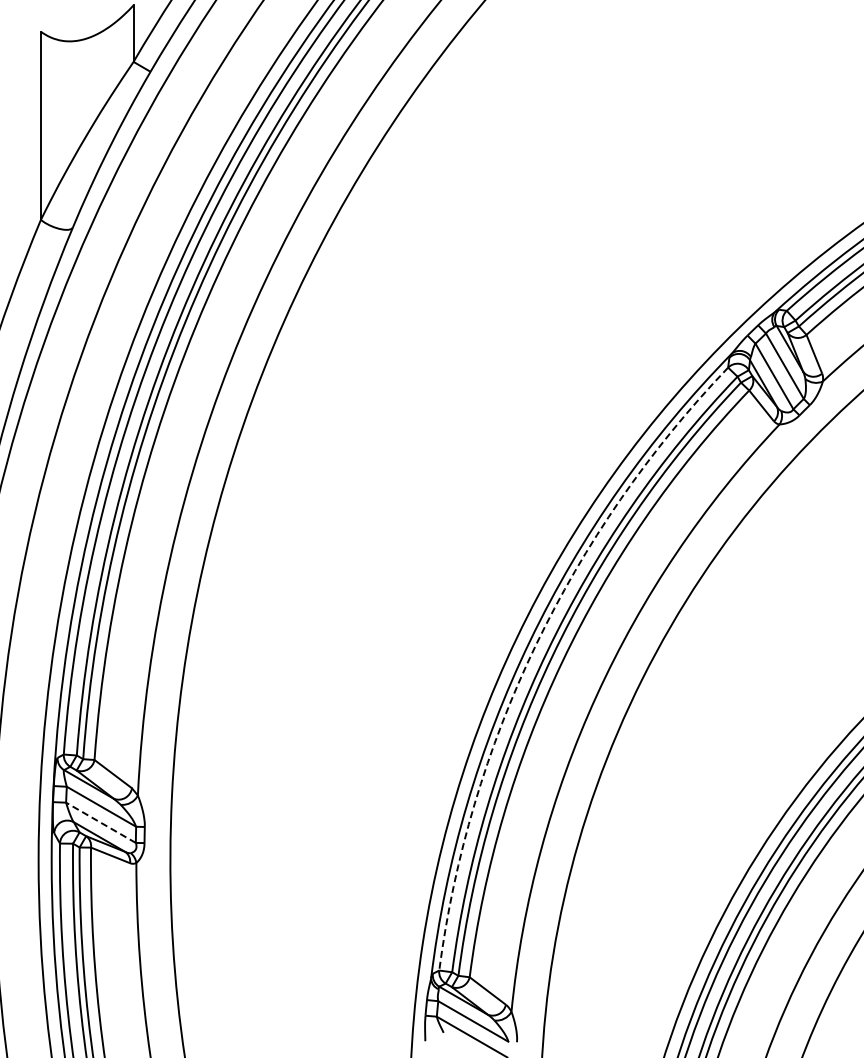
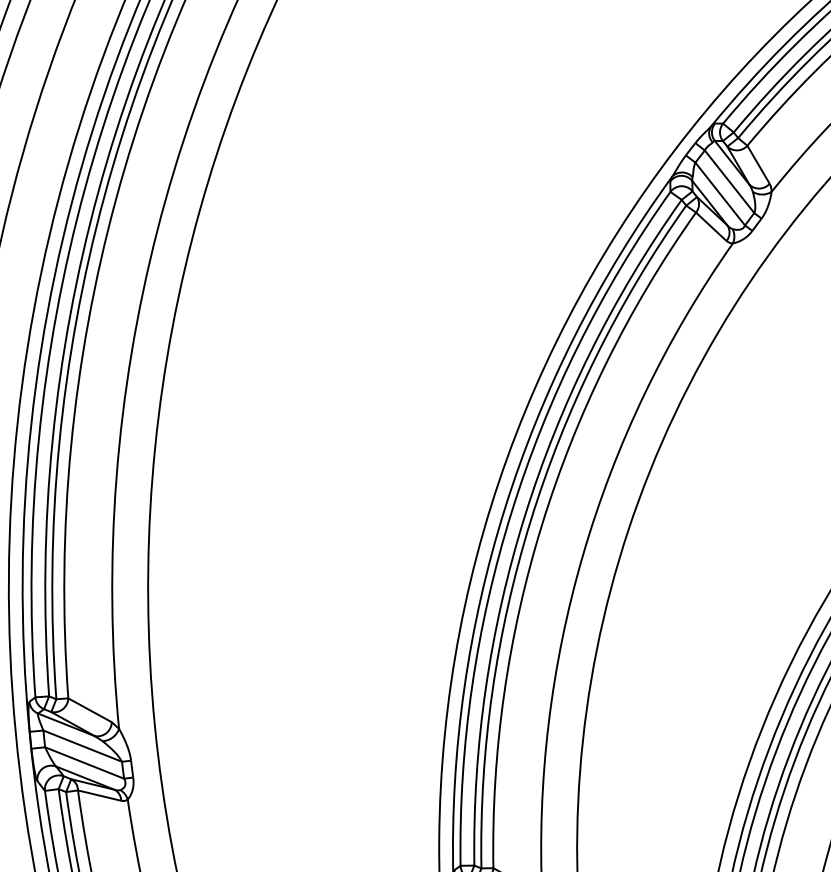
arc: (535, 646) -> (511, 512), dashed -> solid
line: (100, 822) -> (84, 762), dashed -> solid

